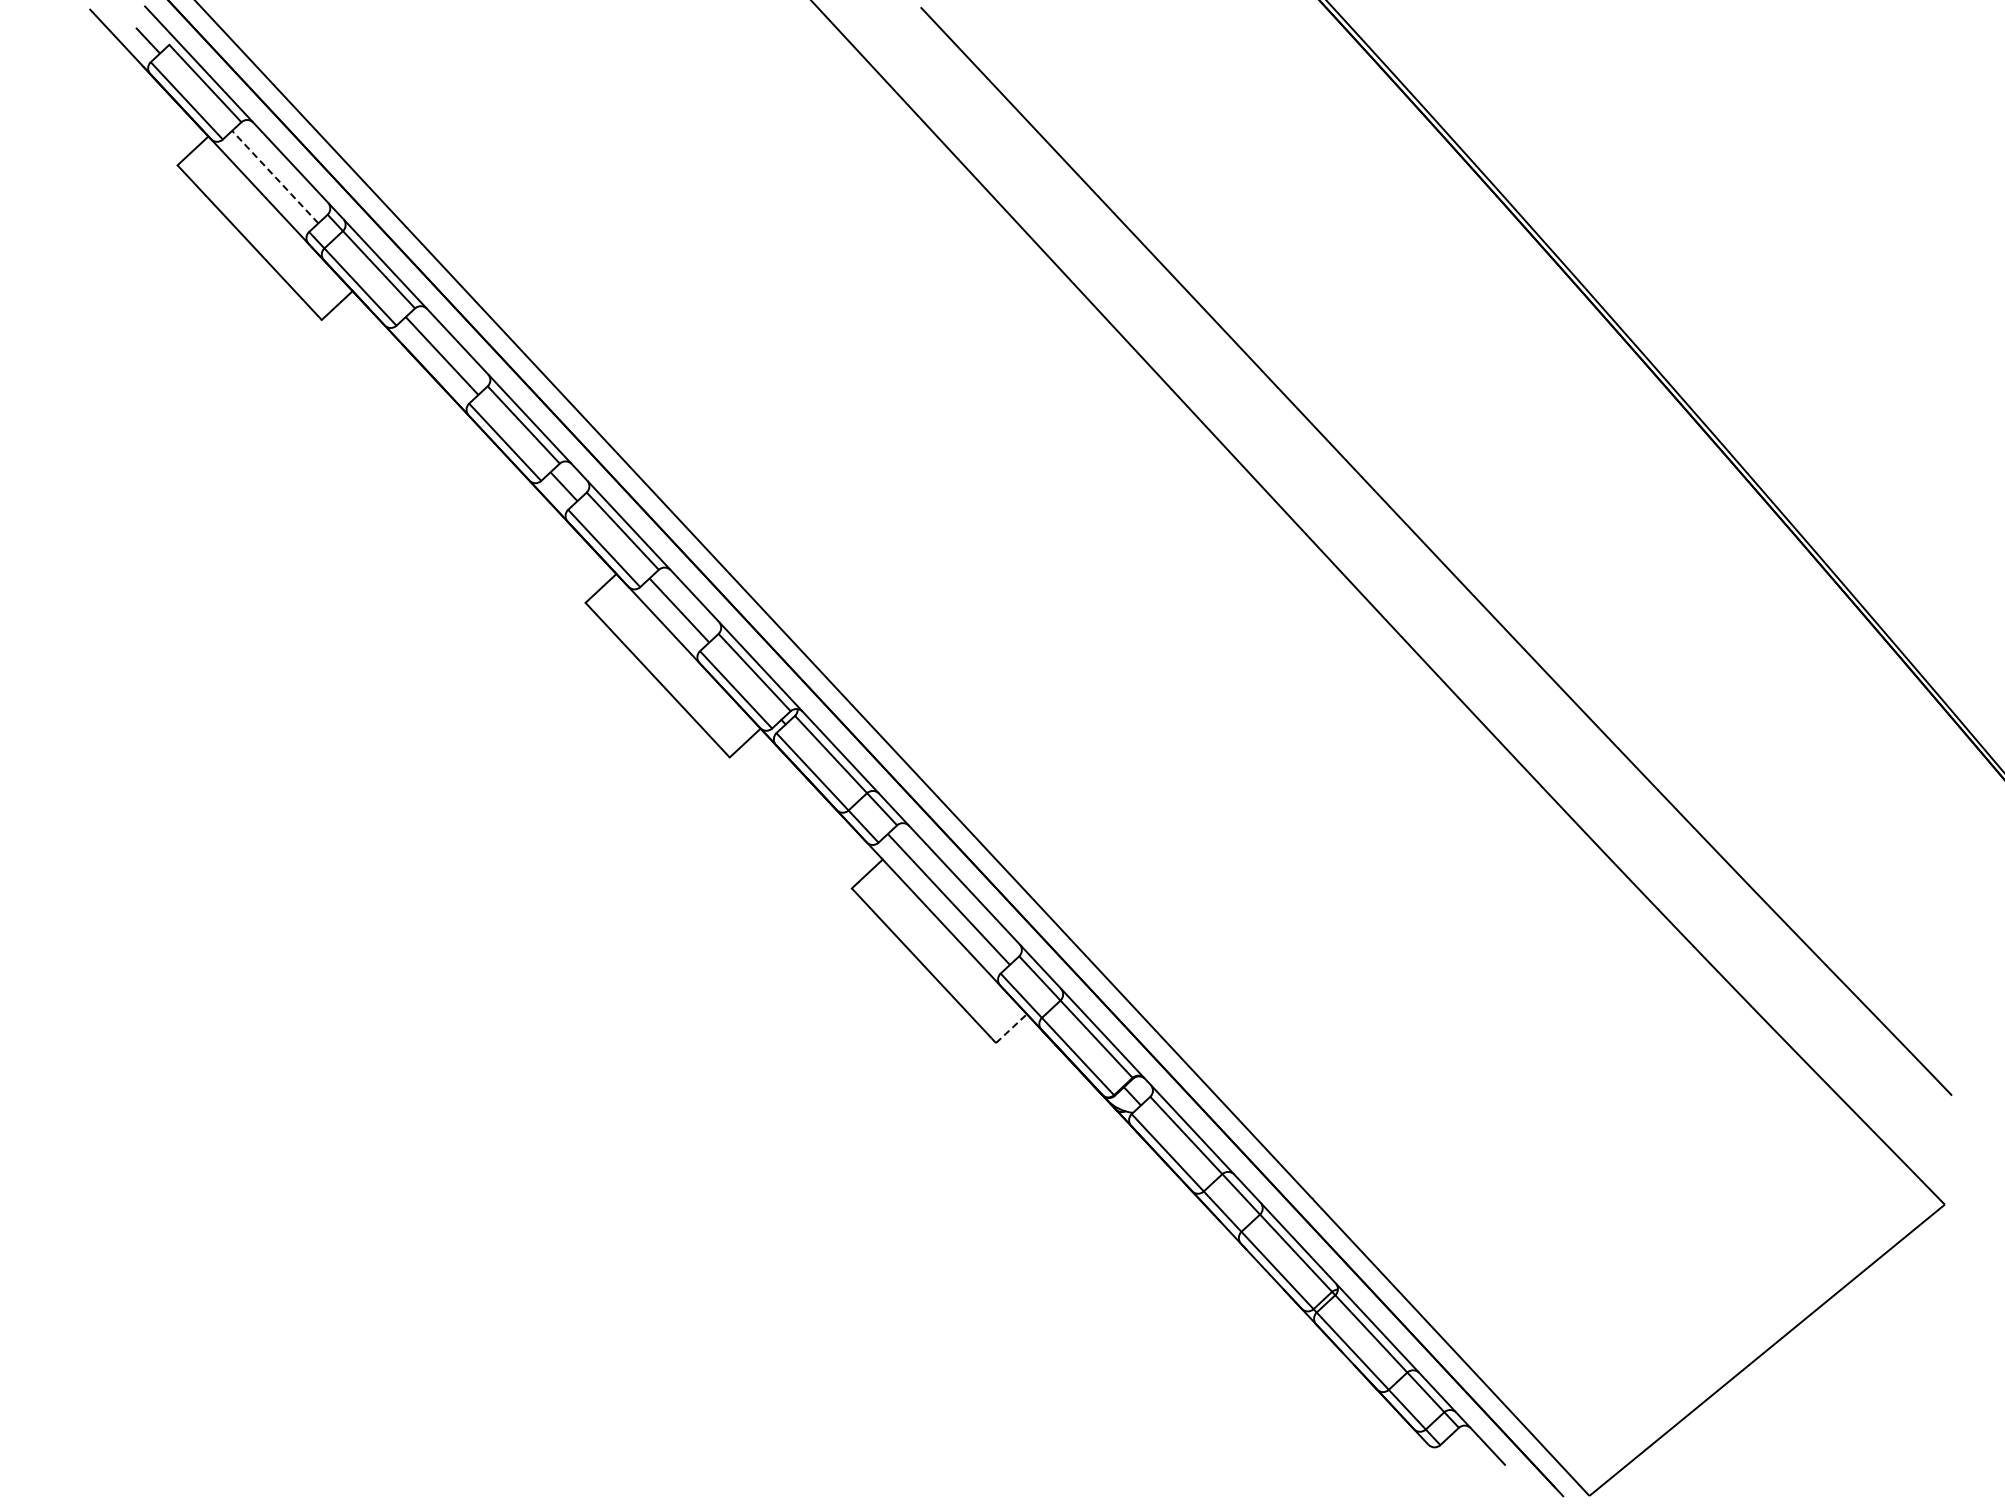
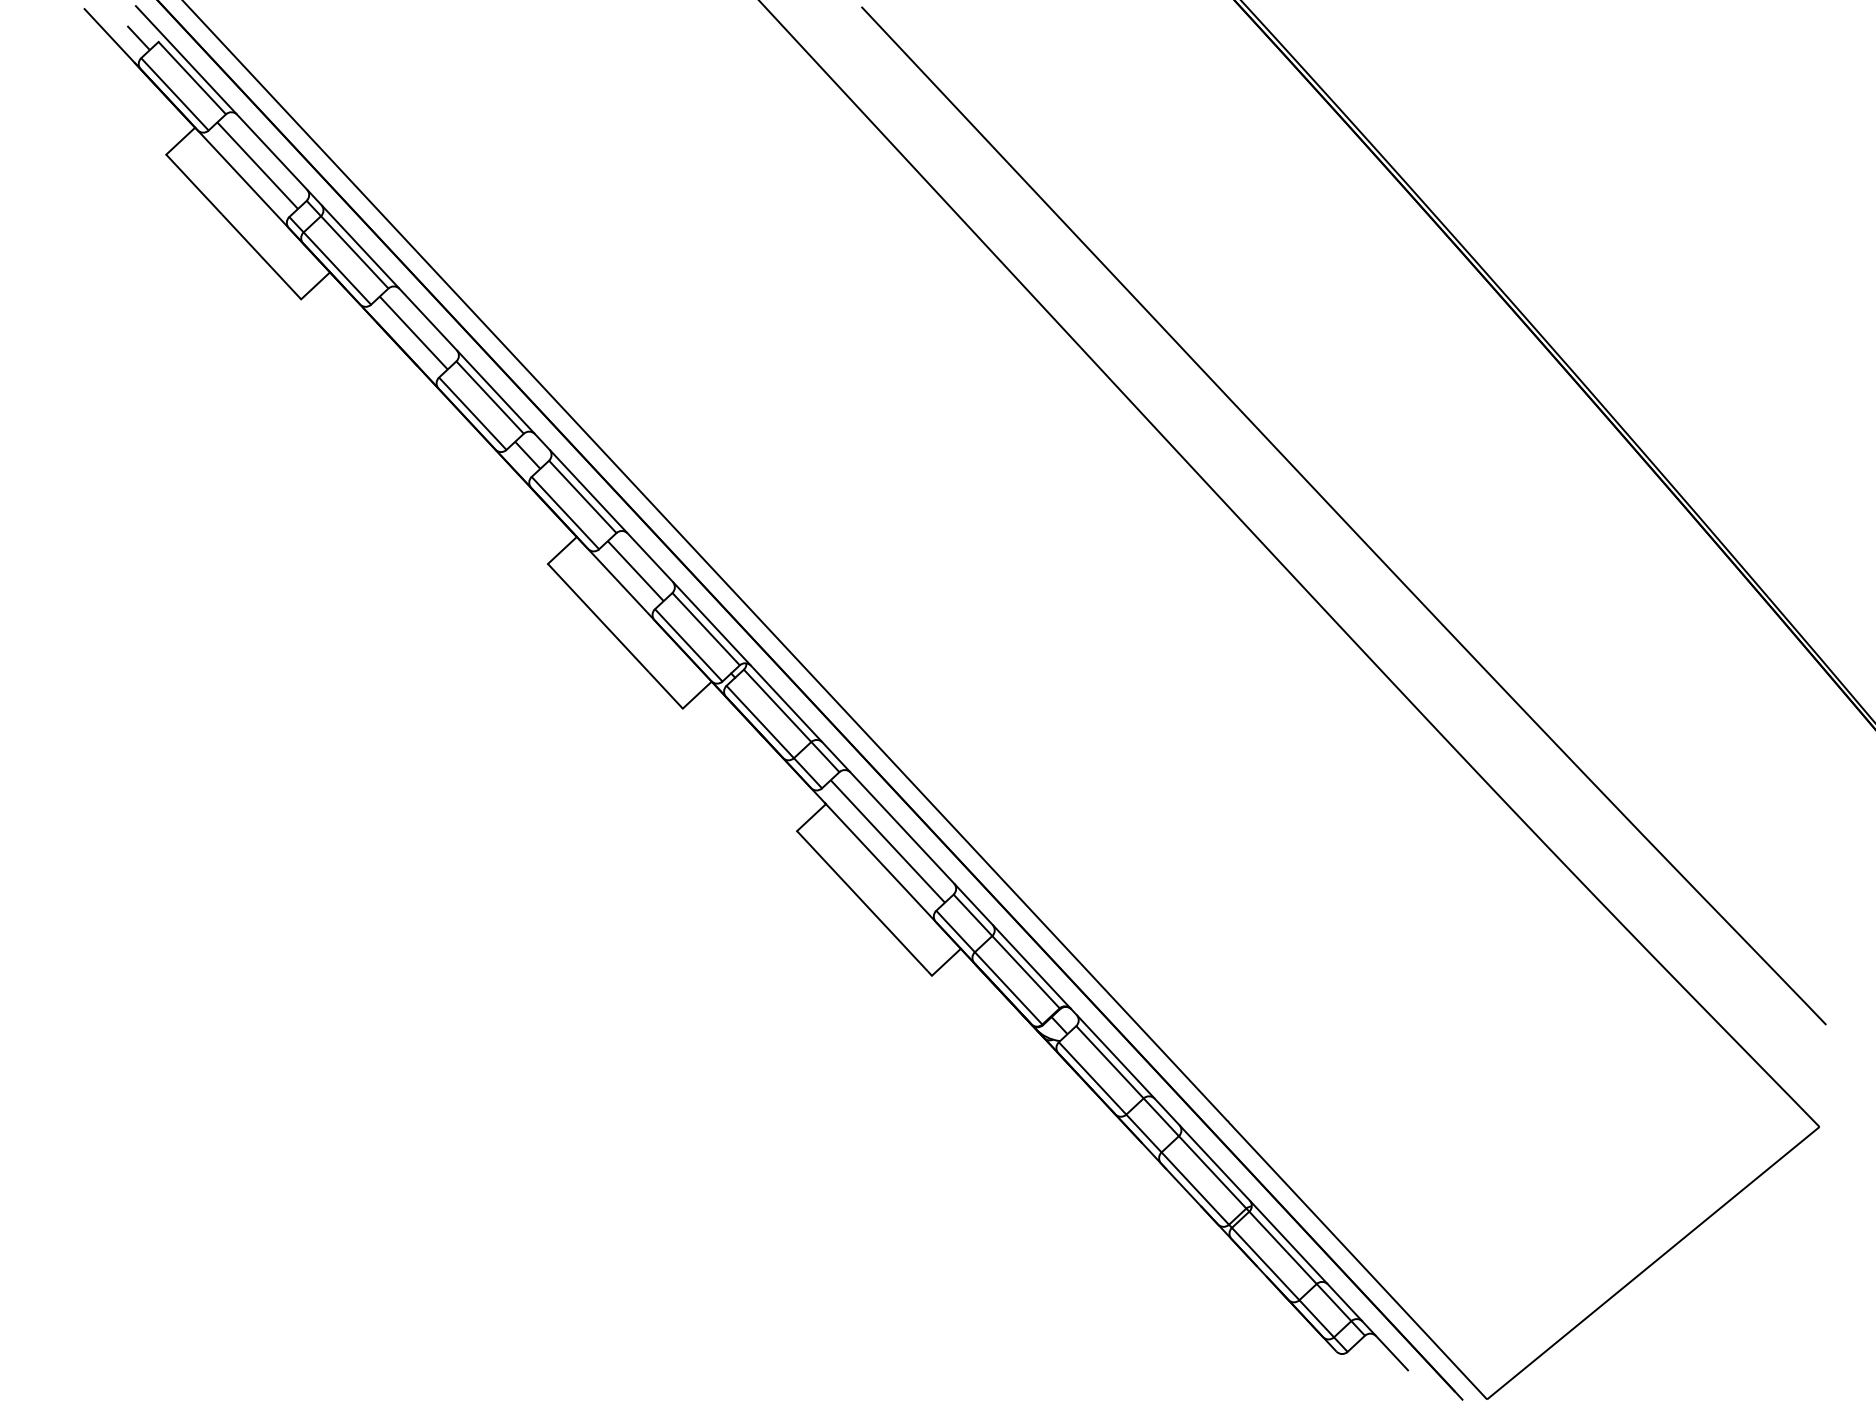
line: (275, 176) -> (257, 165), dashed -> solid
line: (1011, 1028) -> (946, 962), dashed -> solid

